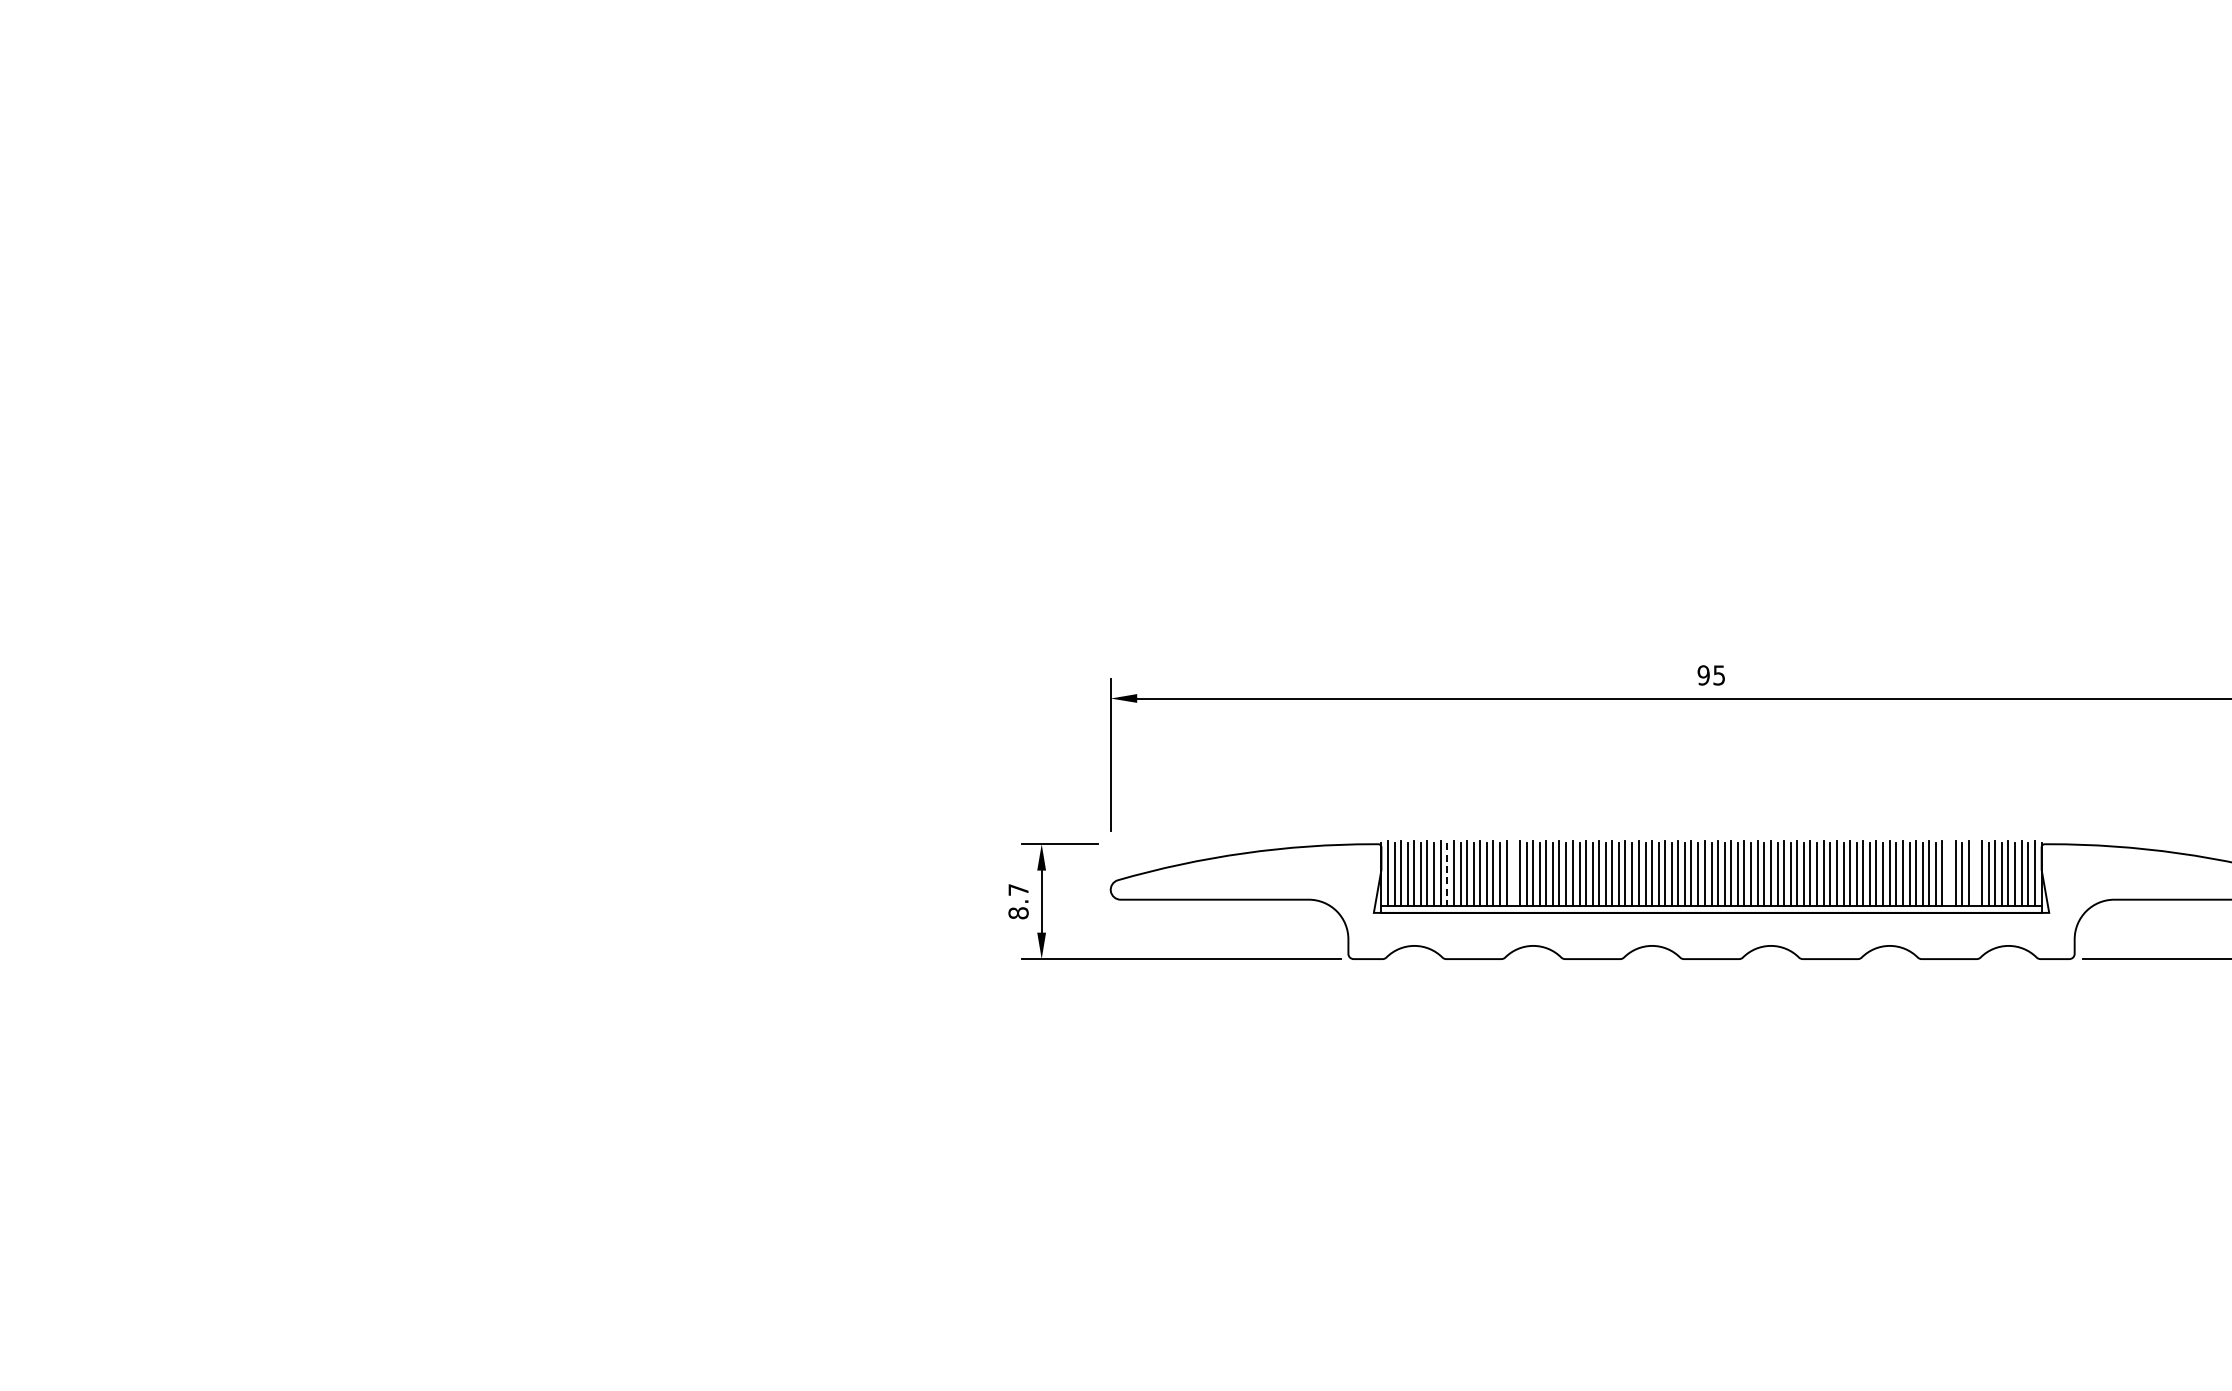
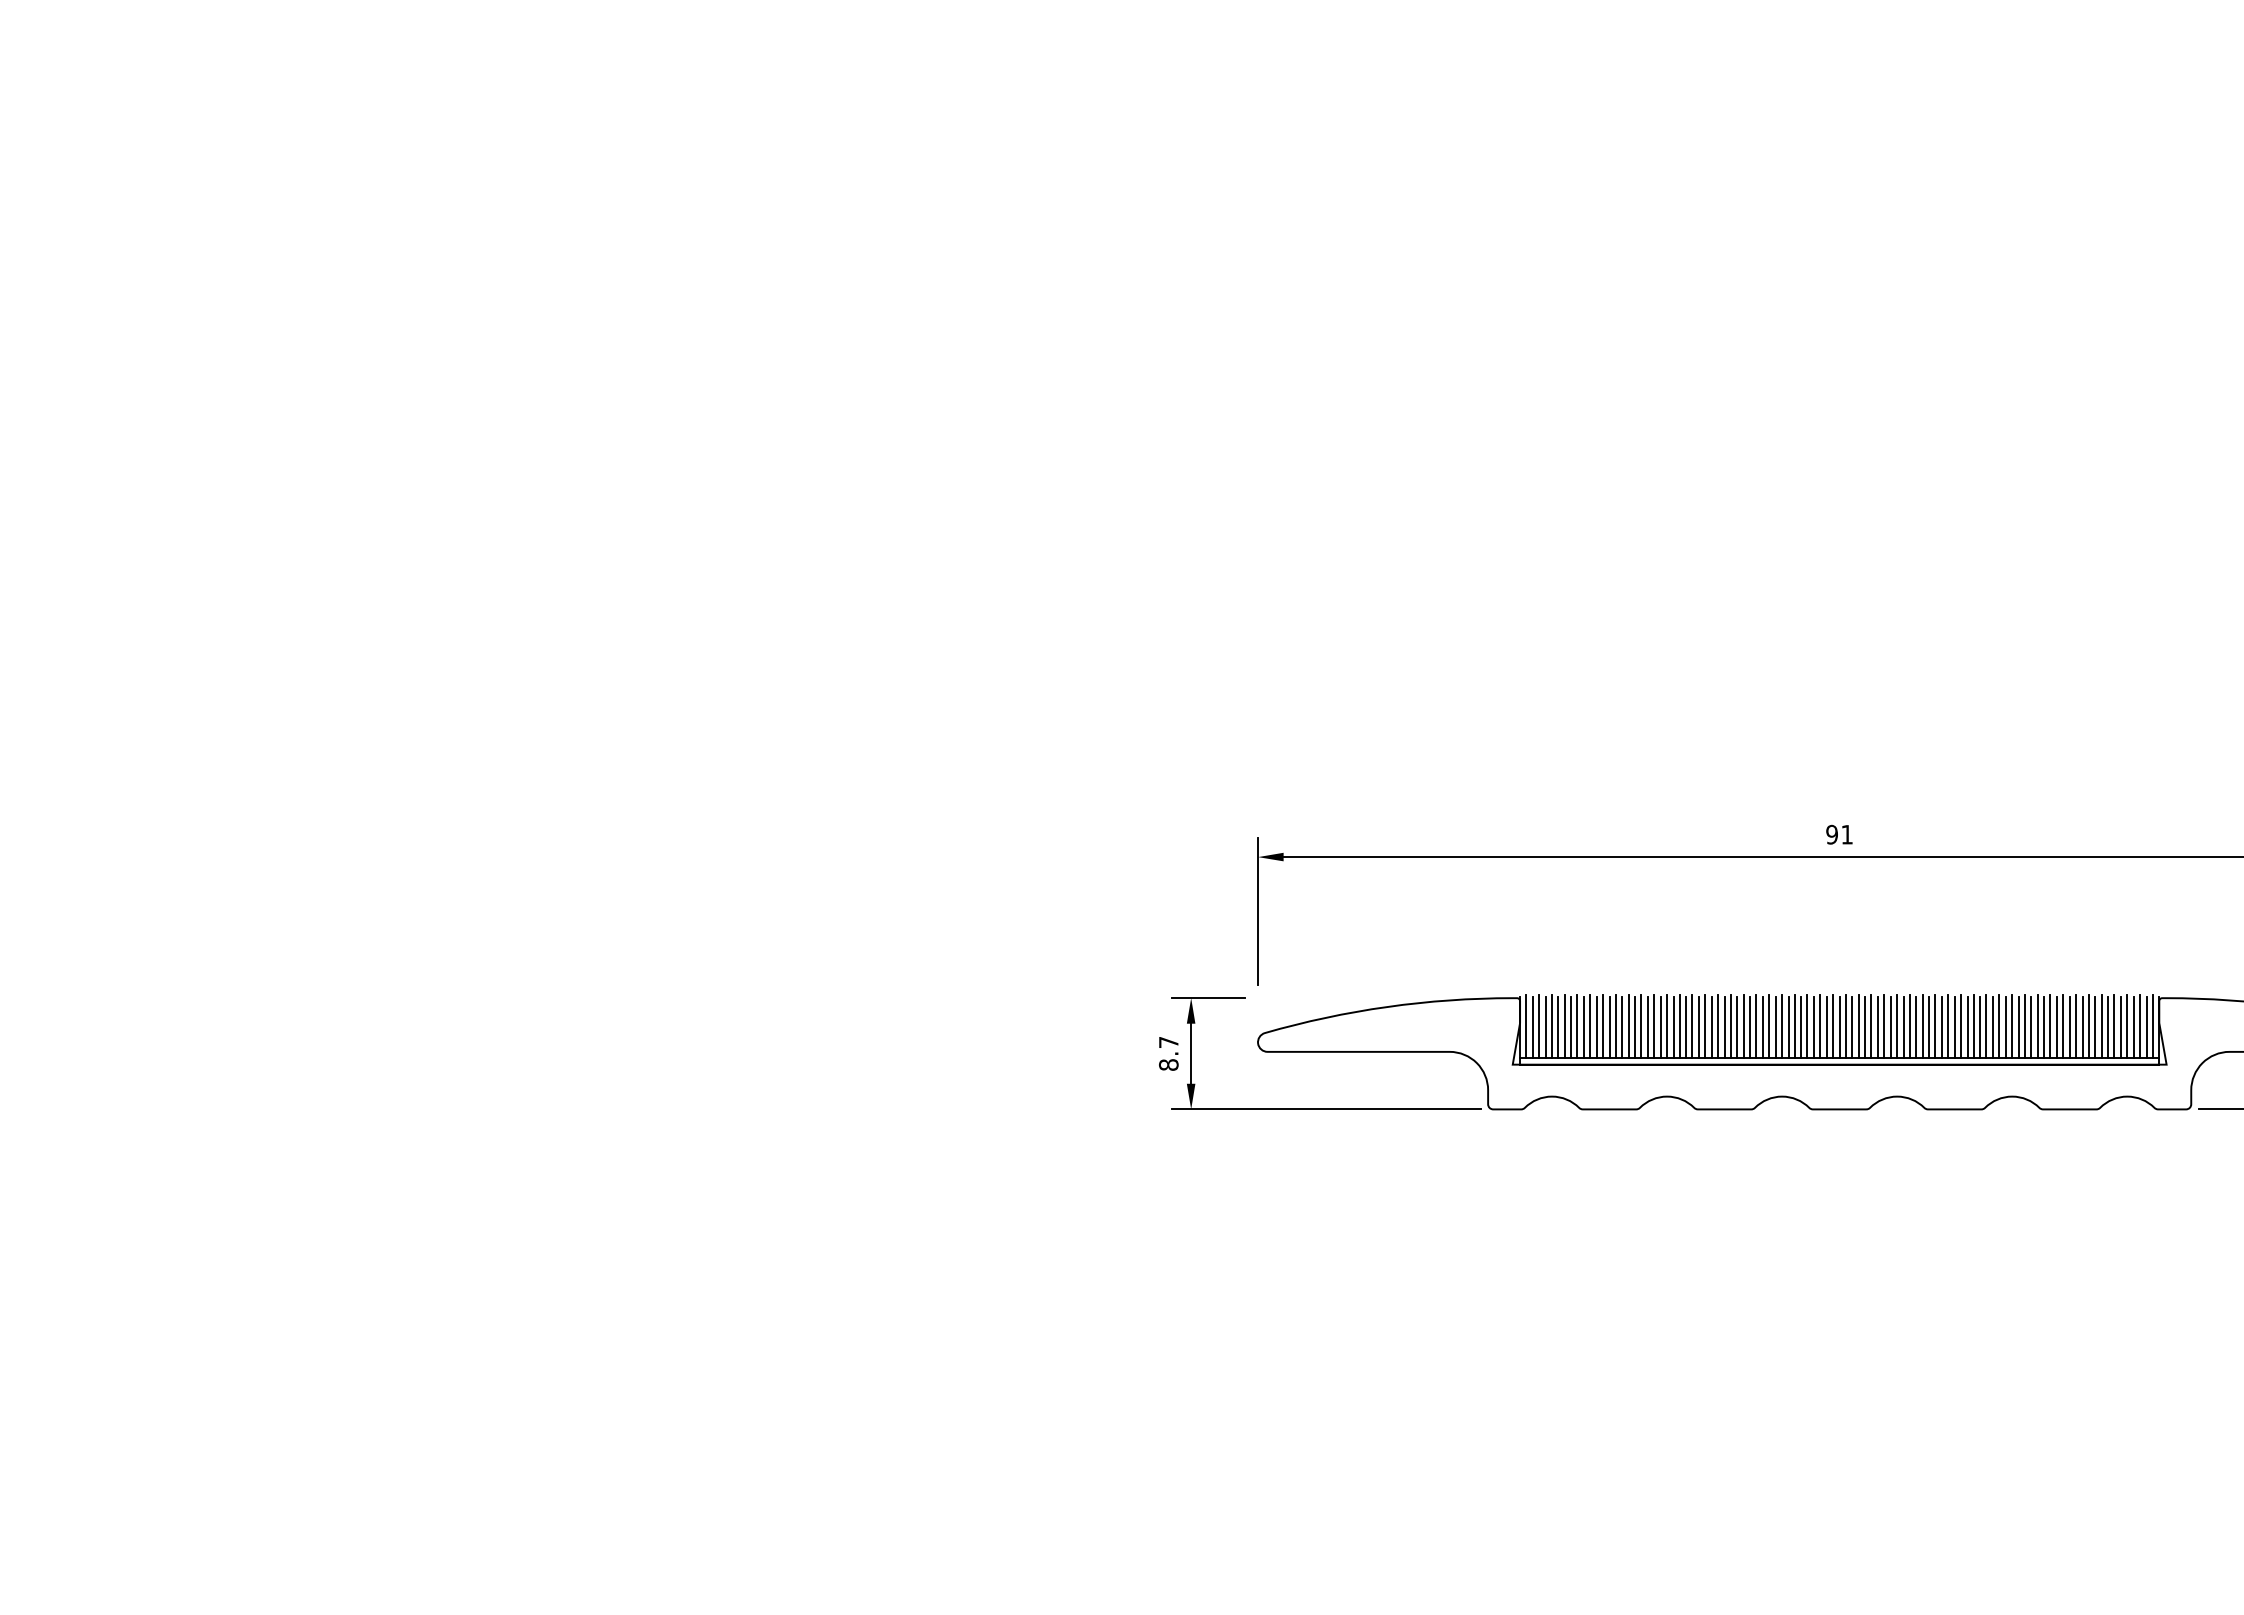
text: (1718, 675) -> (1846, 834), 95 -> 91
line: (1447, 874) -> (1584, 1027), dashed -> solid
line: (1513, 874) -> (1647, 1027), added
line: (1948, 874) -> (2069, 1027), added
line: (1975, 874) -> (2095, 1027), added

